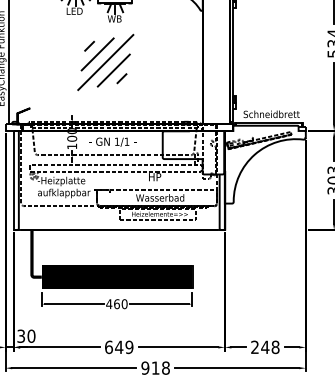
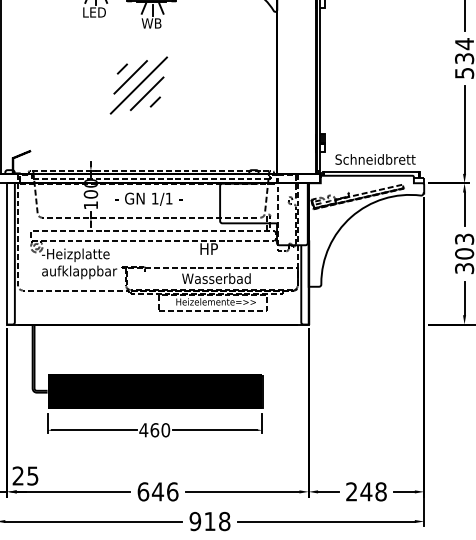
part: (105, 62) -> (138, 85), size x0.71
text: (26, 335) -> (25, 474), 30 -> 25
text: (129, 347) -> (172, 492), 649 -> 646

